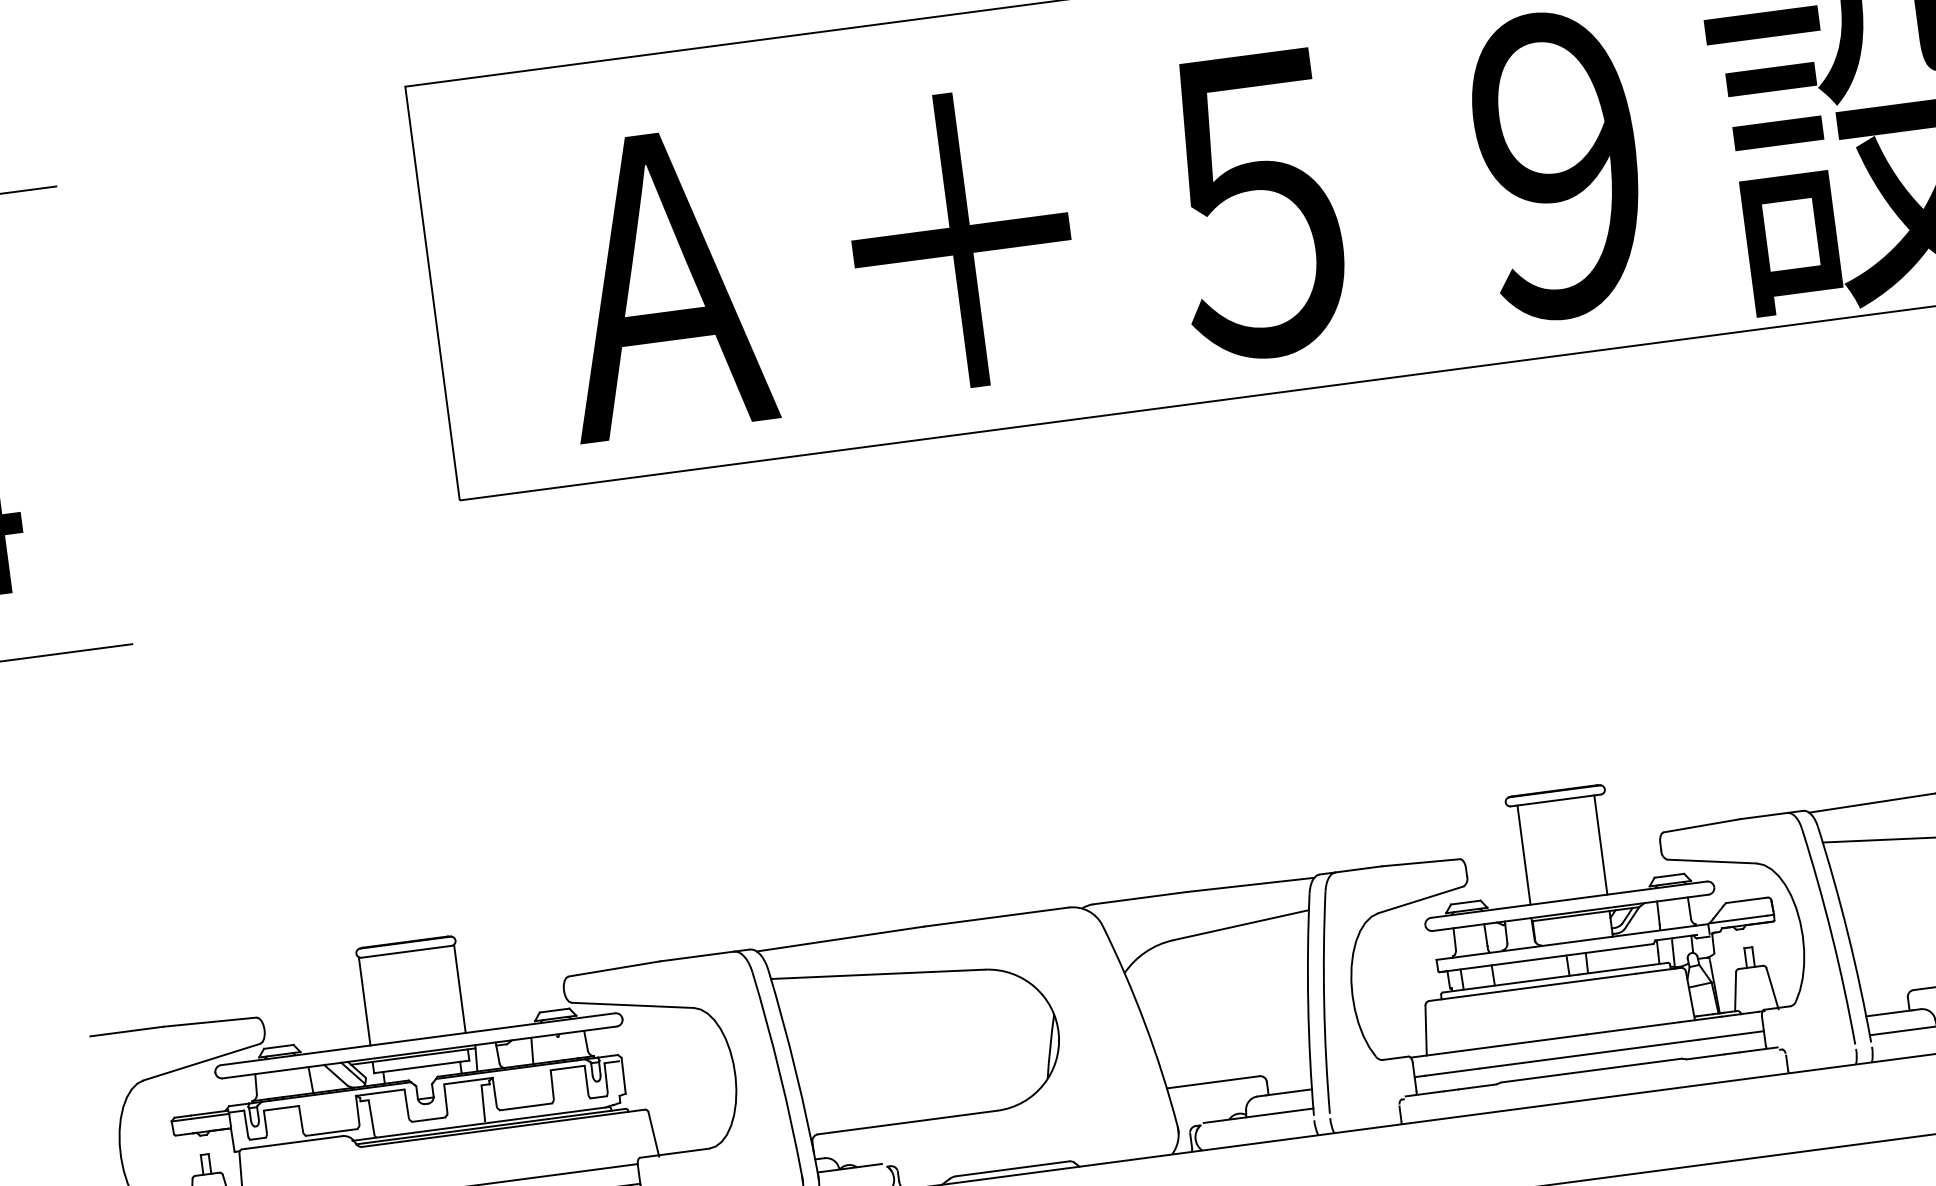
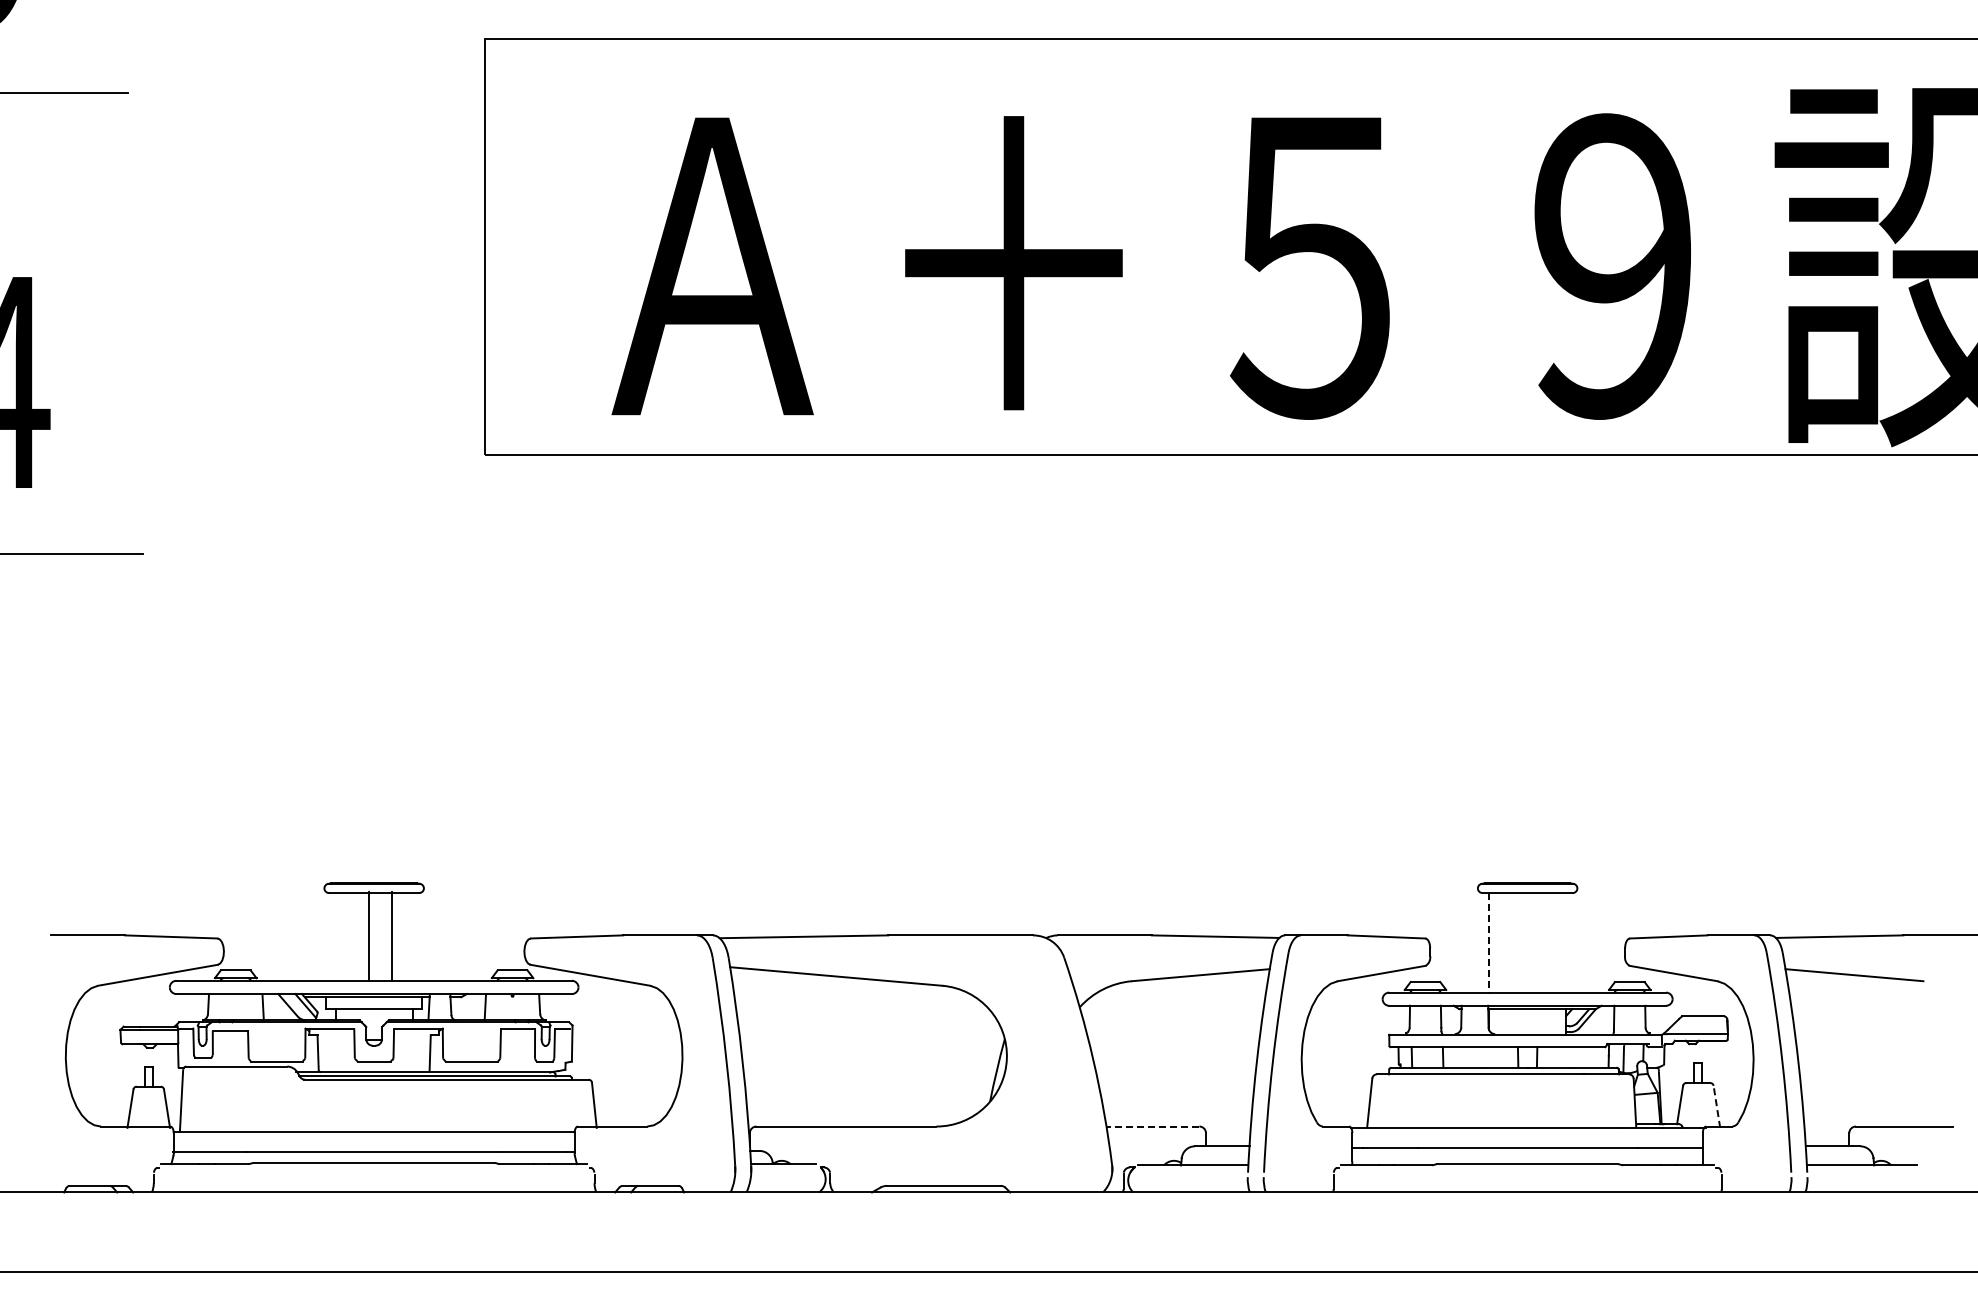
line: (1601, 844) -> (1566, 942), removed
line: (1524, 854) -> (1489, 942), solid -> dashed
line: (459, 988) -> (368, 936), moved
line: (1772, 988) -> (1716, 1106), solid -> dashed
line: (364, 1001) -> (392, 936), moved
line: (1212, 1082) -> (1152, 1126), solid -> dashed

